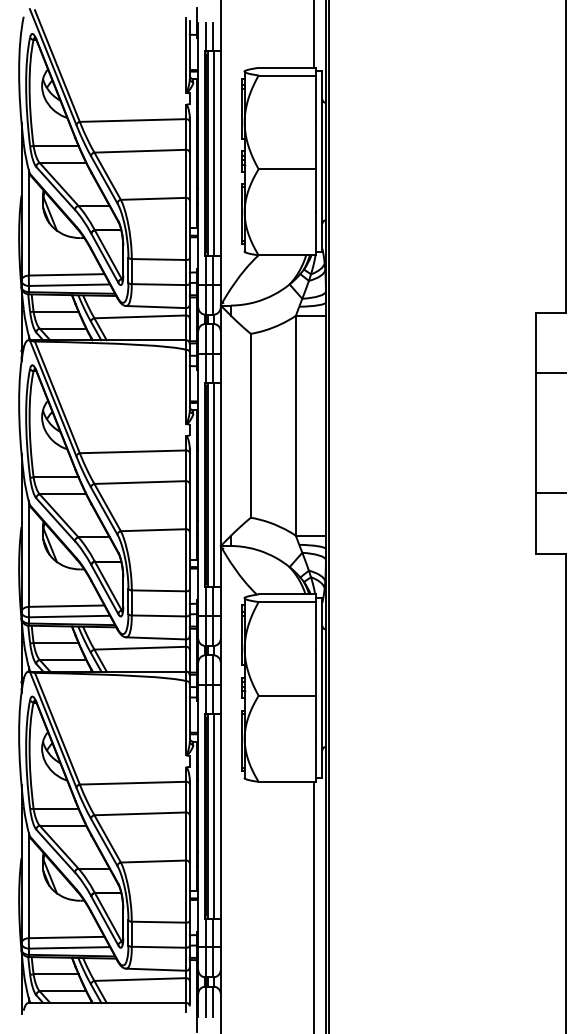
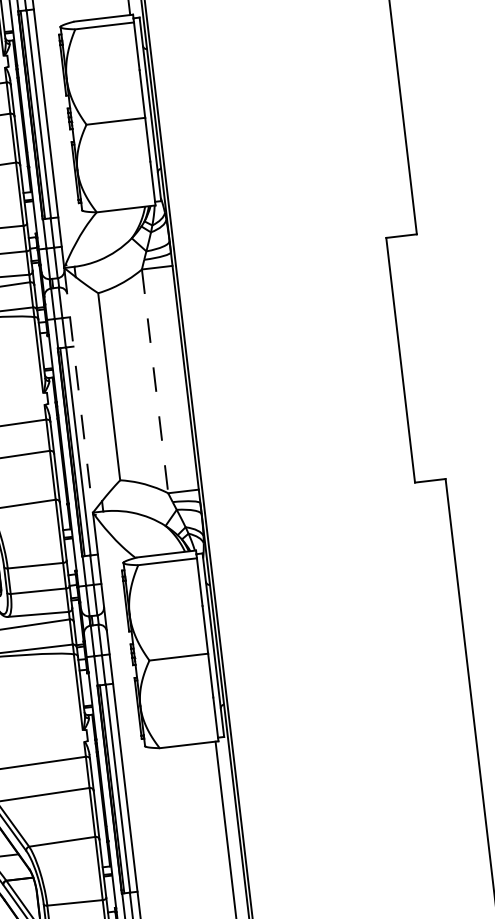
line: (551, 373) -> (408, 297), removed
line: (295, 425) -> (154, 381), solid -> dashed
line: (220, 426) -> (78, 391), solid -> dashed
line: (551, 493) -> (423, 419), removed

